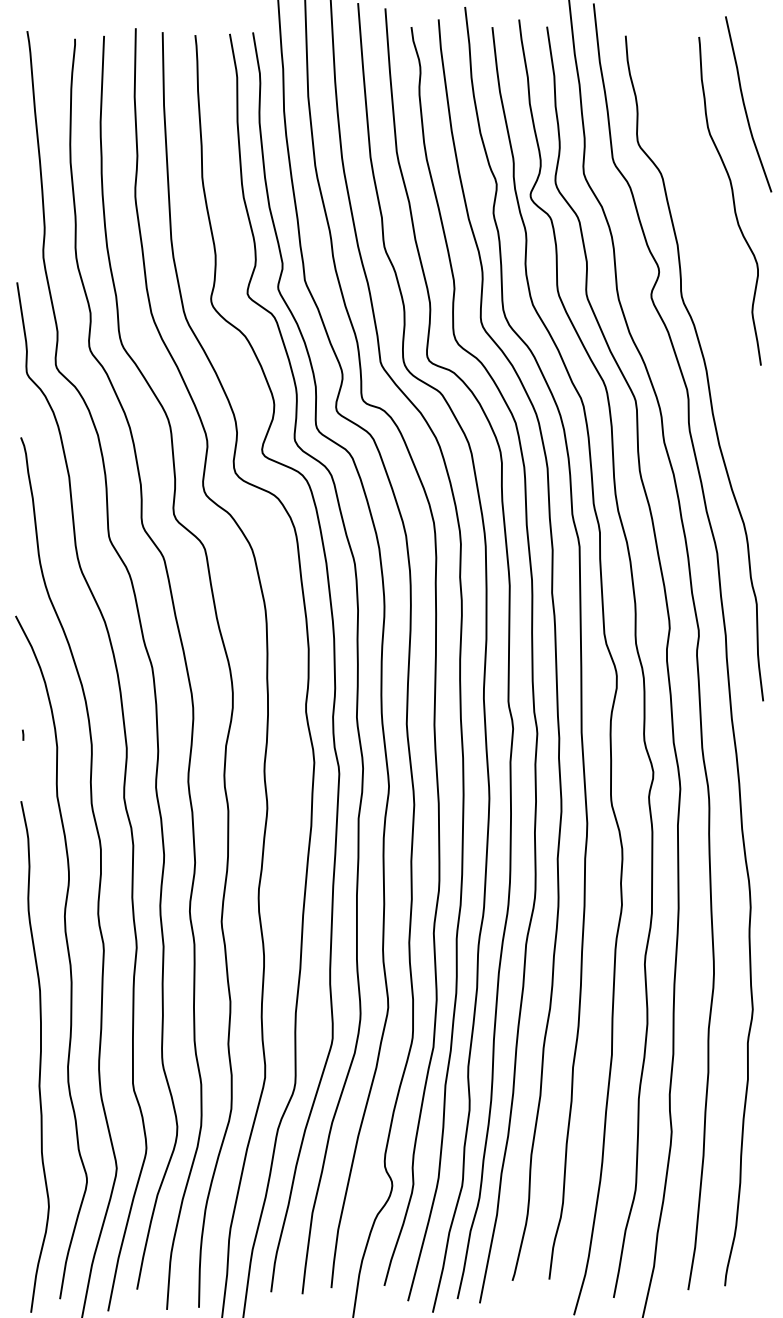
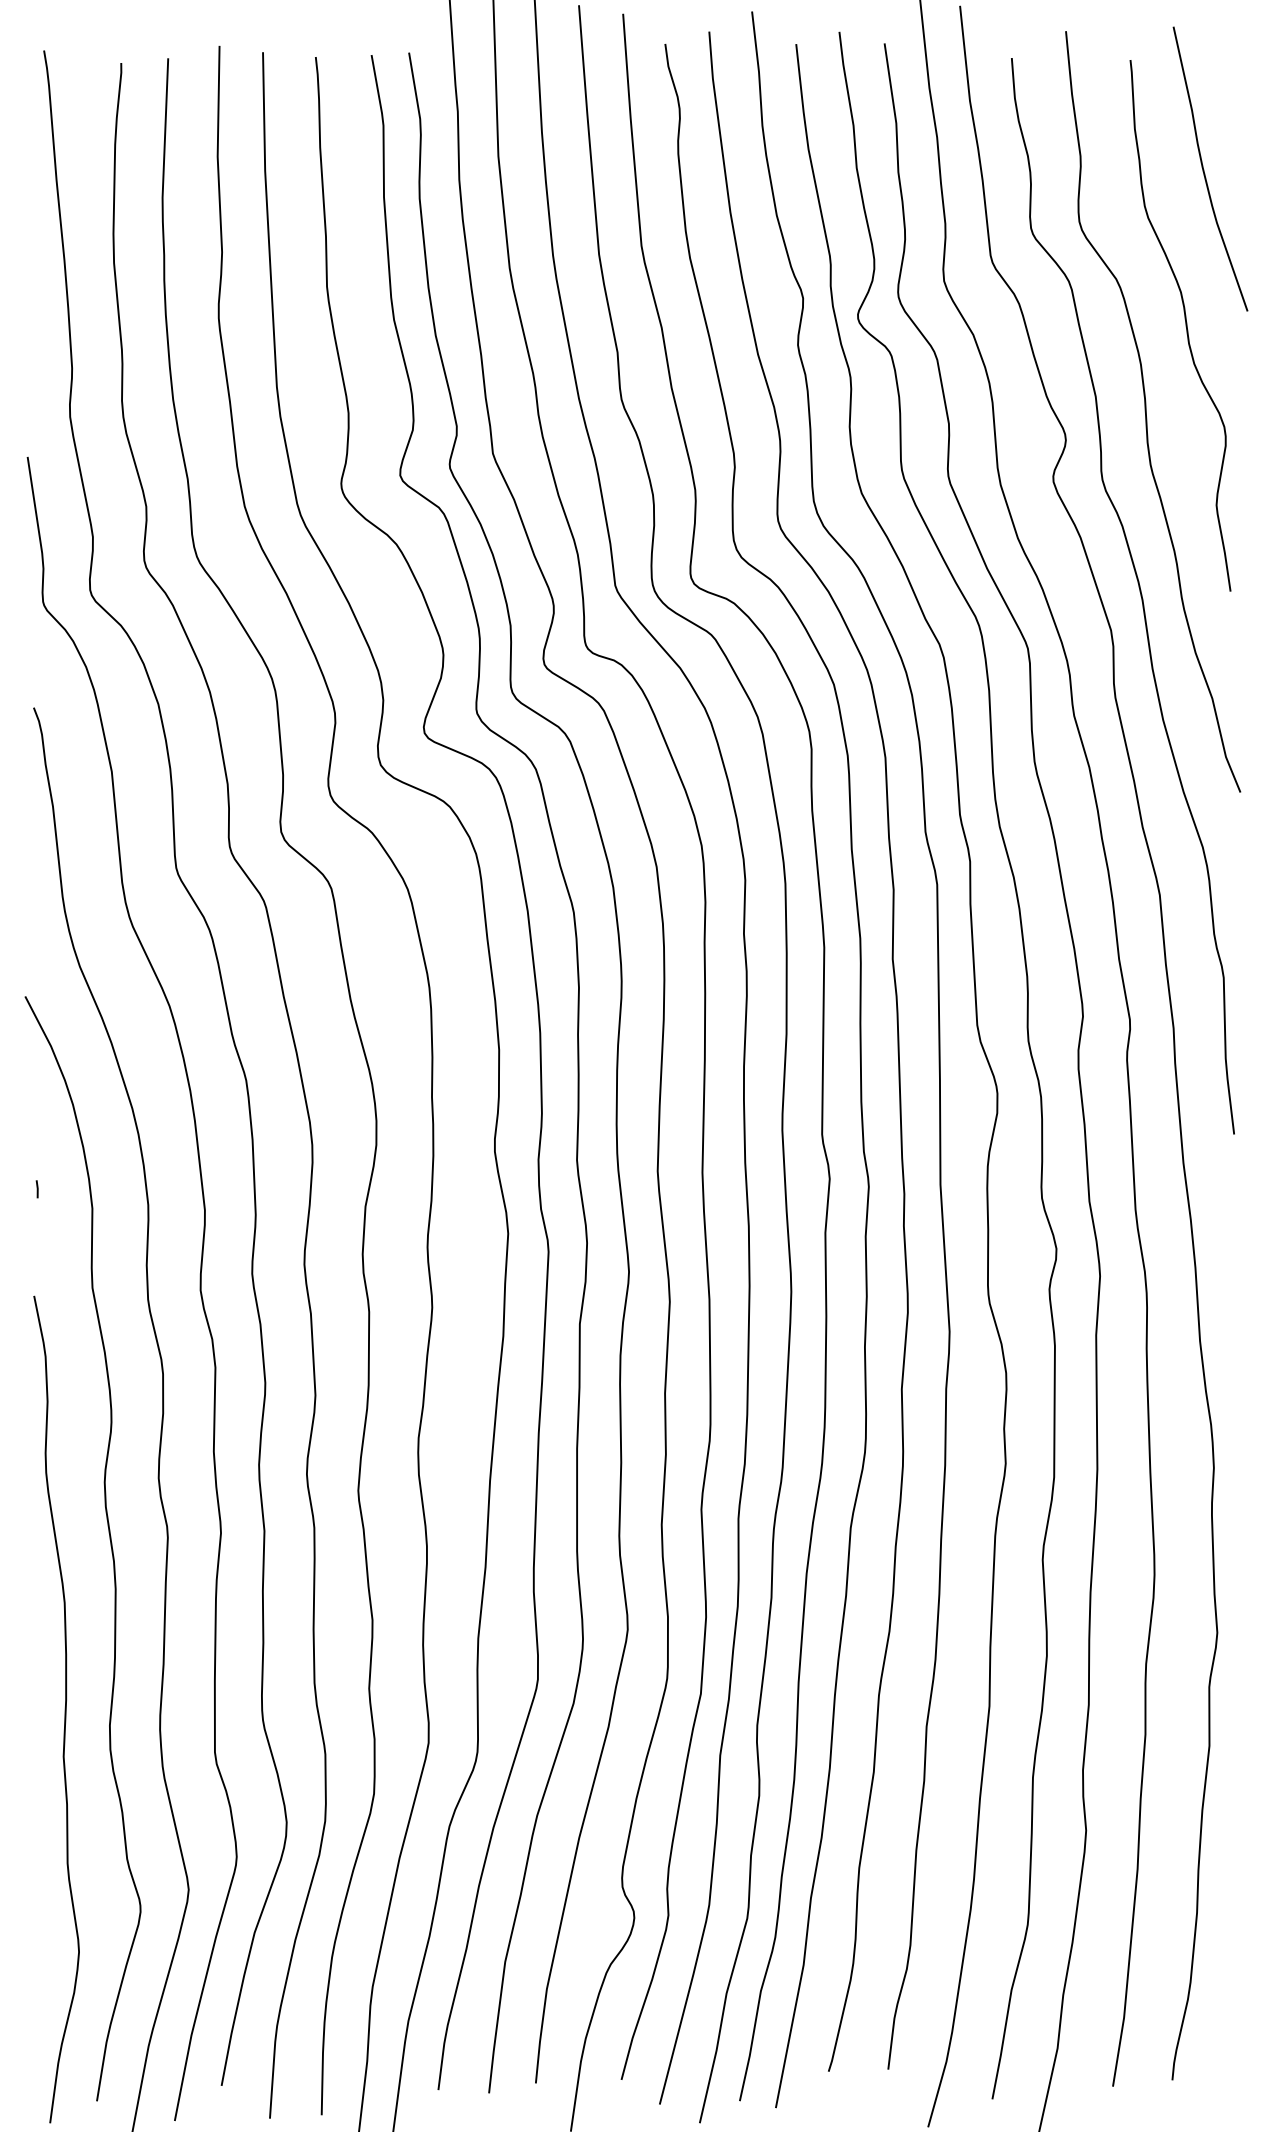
curve: (709, 254) -> (1147, 411), added

